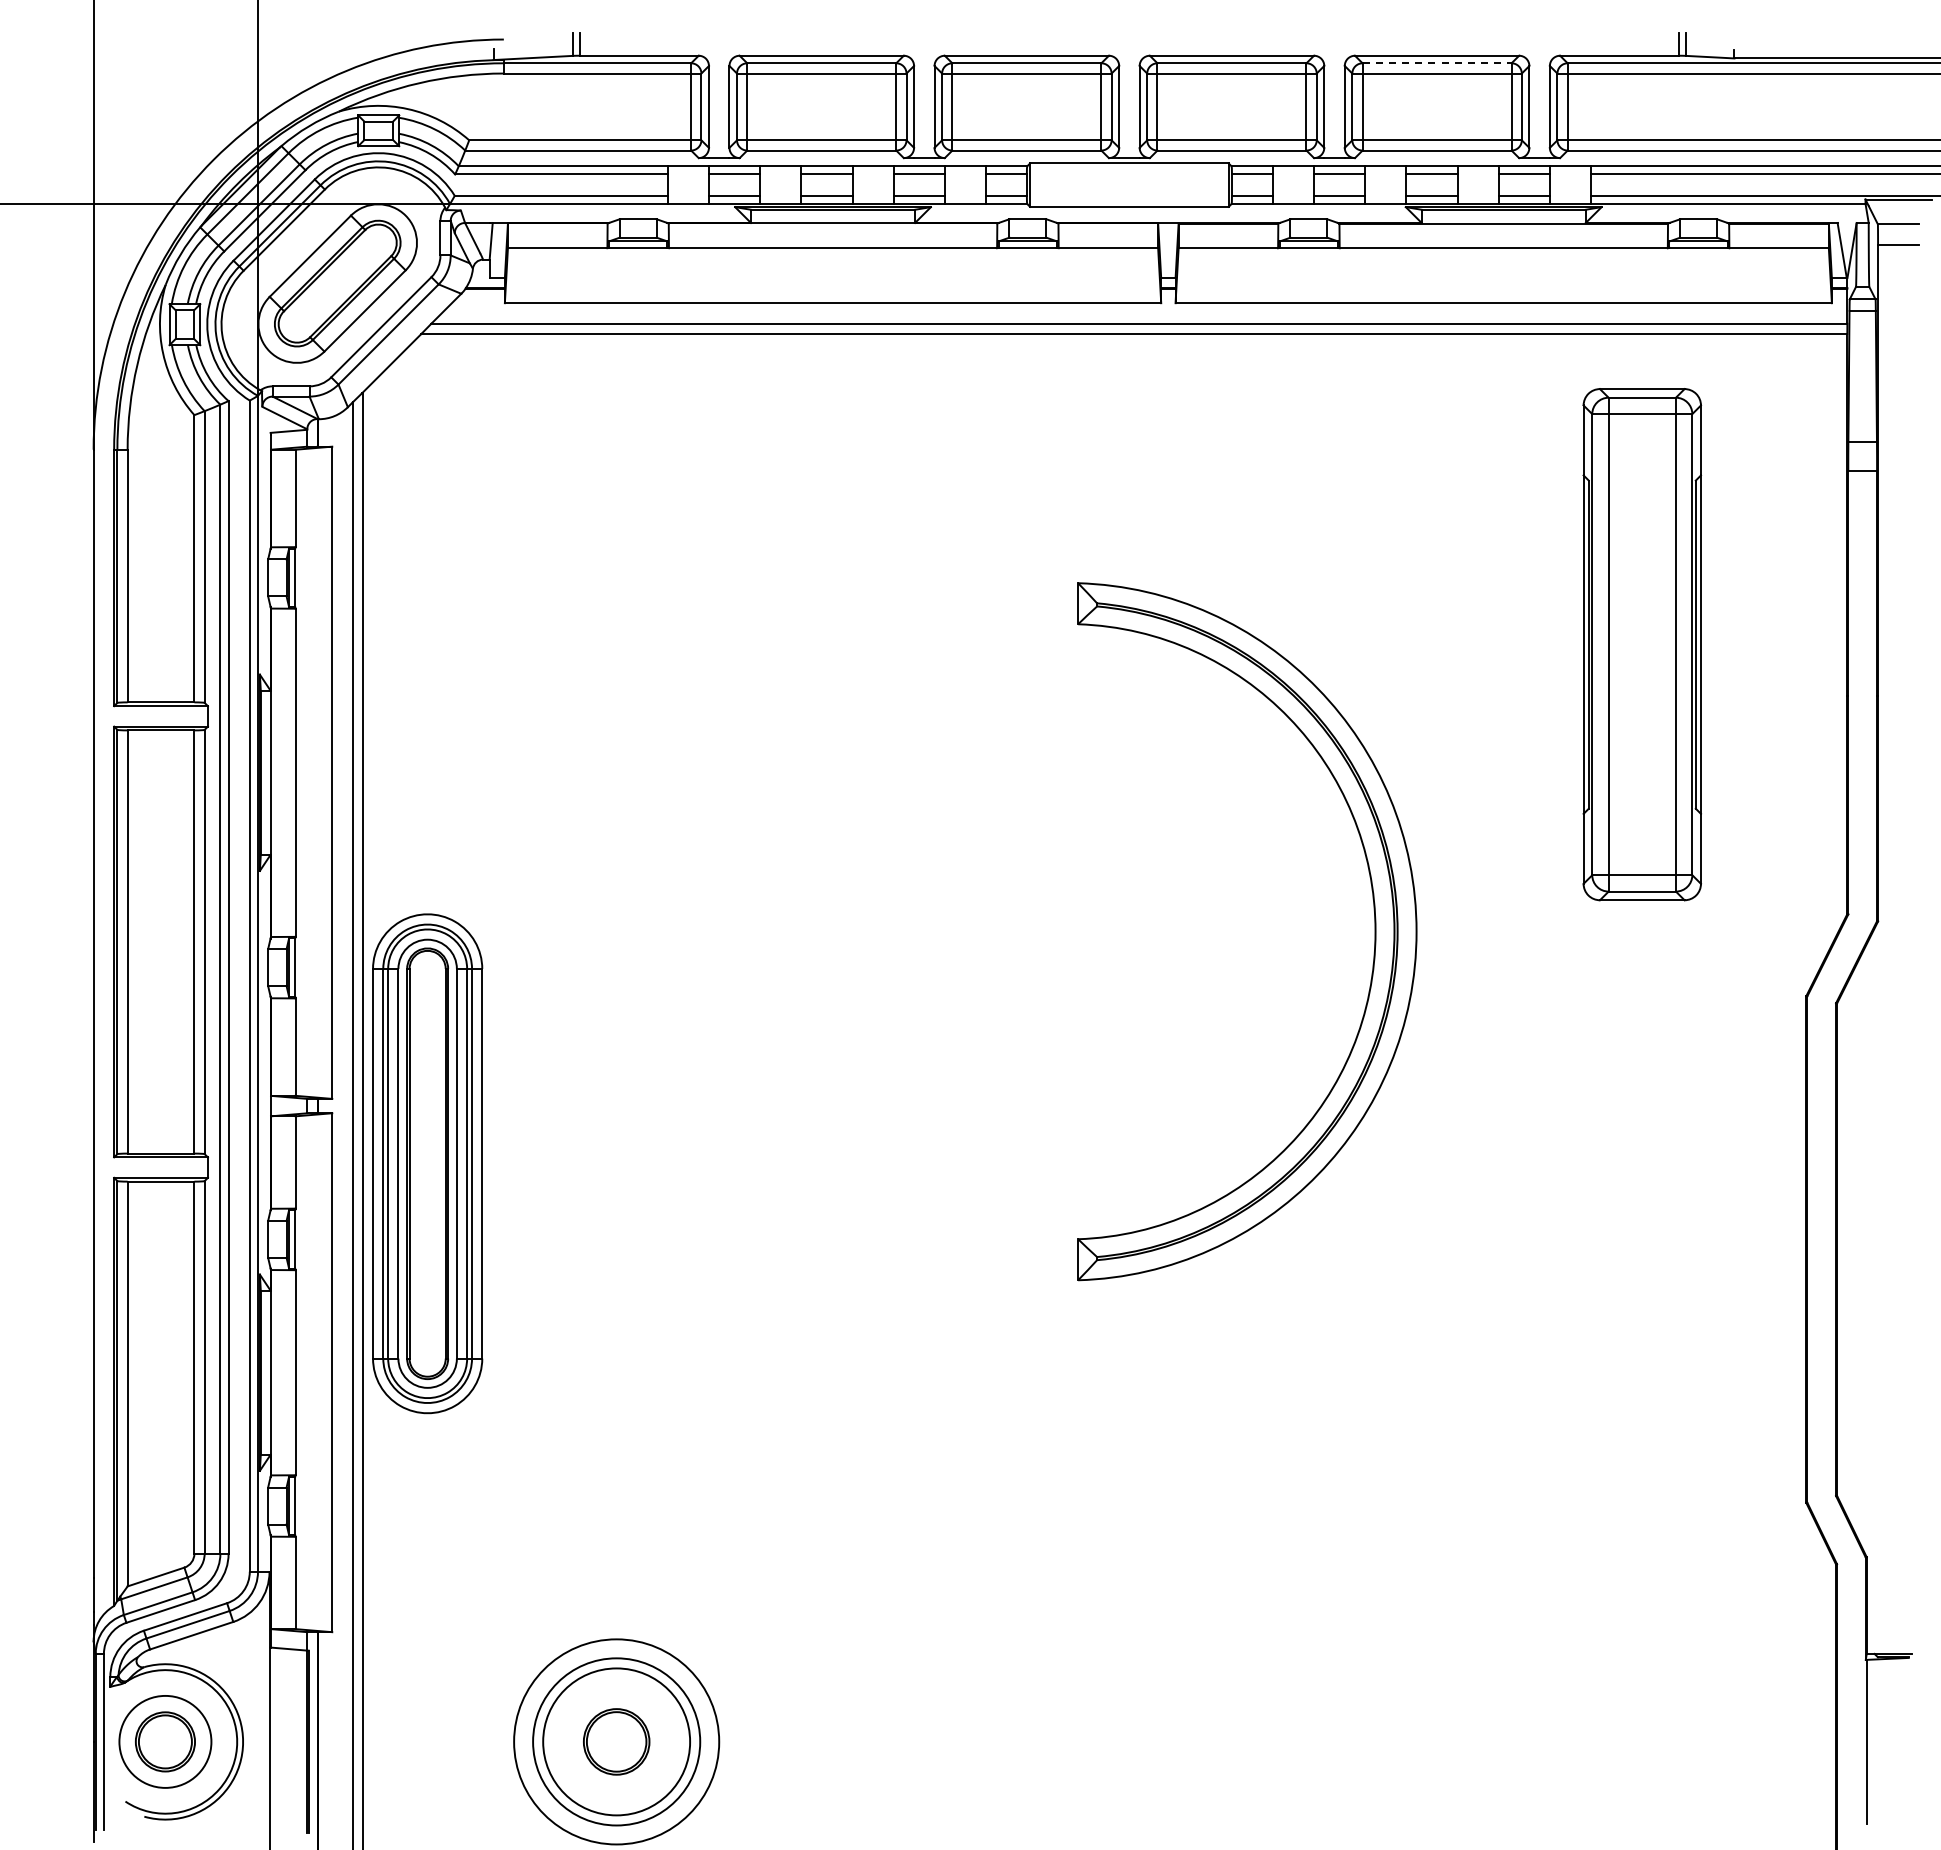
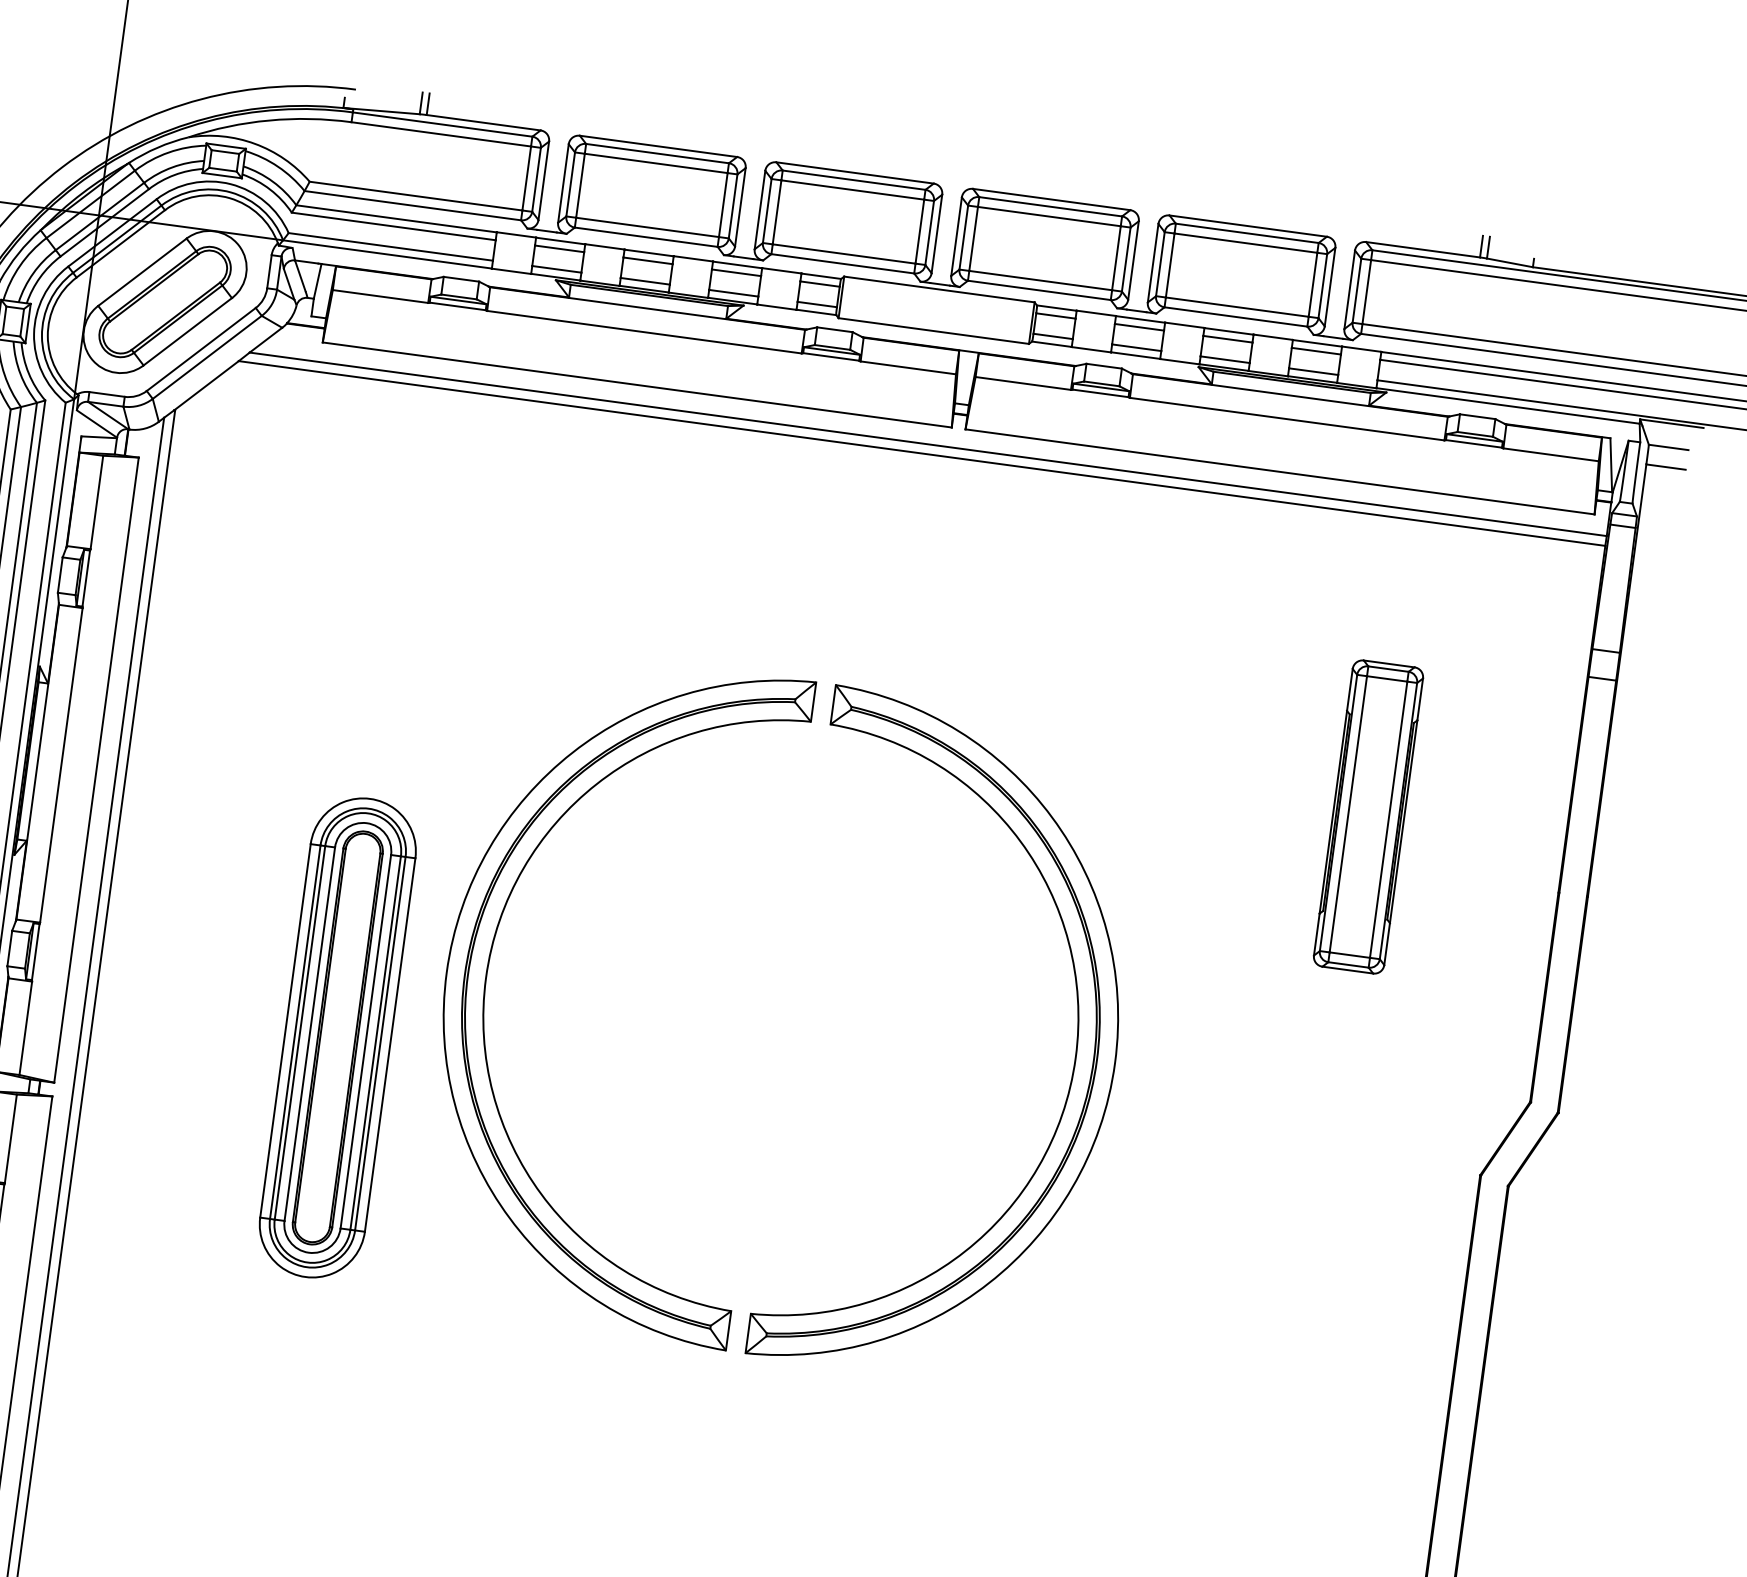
line: (1437, 63) -> (1247, 233), dashed -> solid
part: (1641, 644) -> (1367, 816), size x0.62
part: (761, 931) -> (487, 977), added
part: (427, 1163) -> (337, 1037), moved

